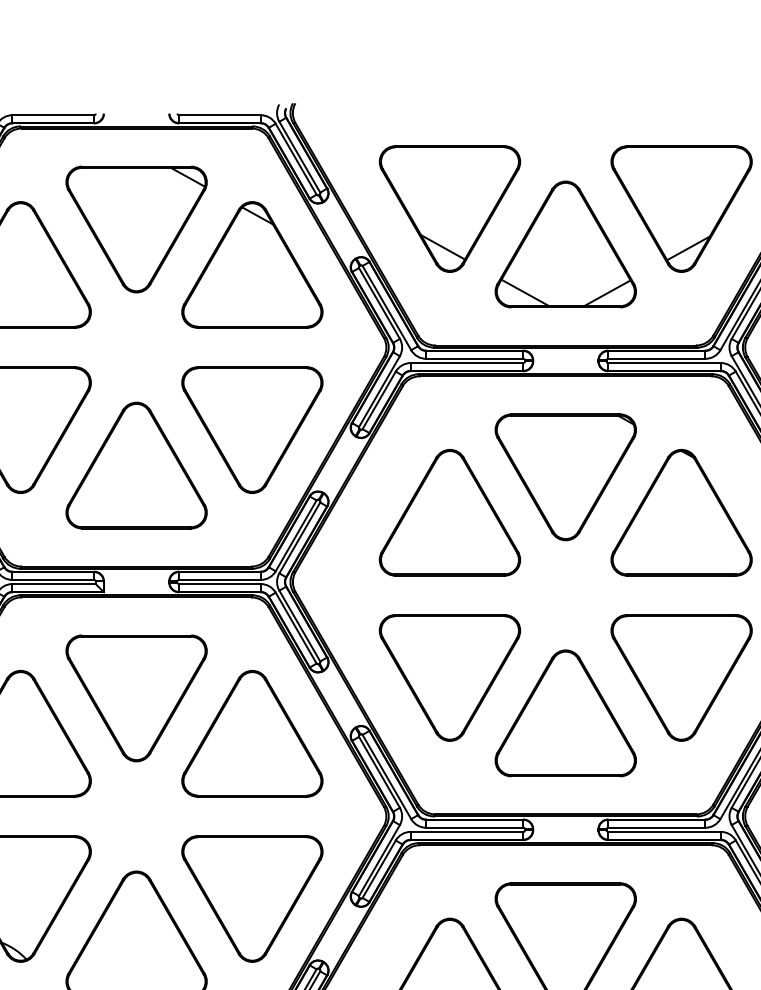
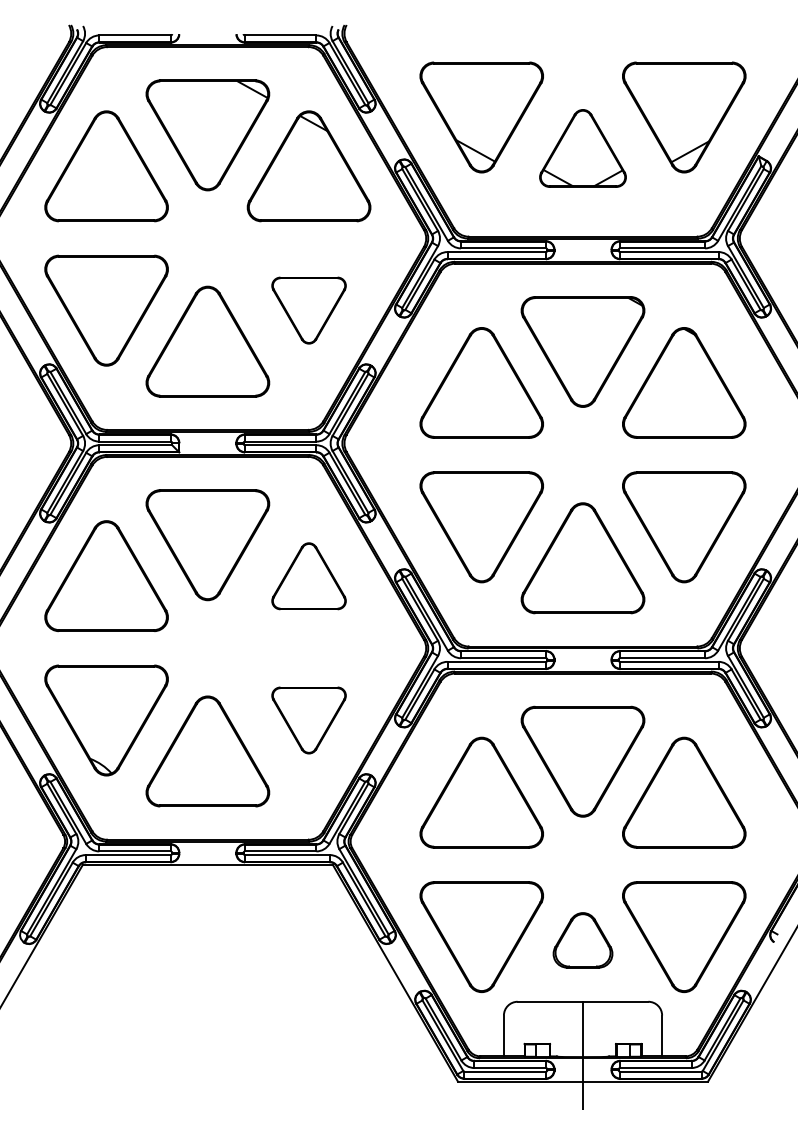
part: (565, 244) -> (582, 148), size x0.7
part: (251, 429) -> (308, 310), size x0.6
part: (251, 734) -> (308, 576), size x0.6
part: (251, 898) -> (308, 720), size x0.6

